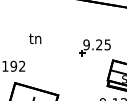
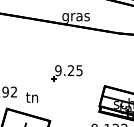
text: (35, 38) -> (32, 97), moved
part: (94, 47) -> (66, 73), moved

